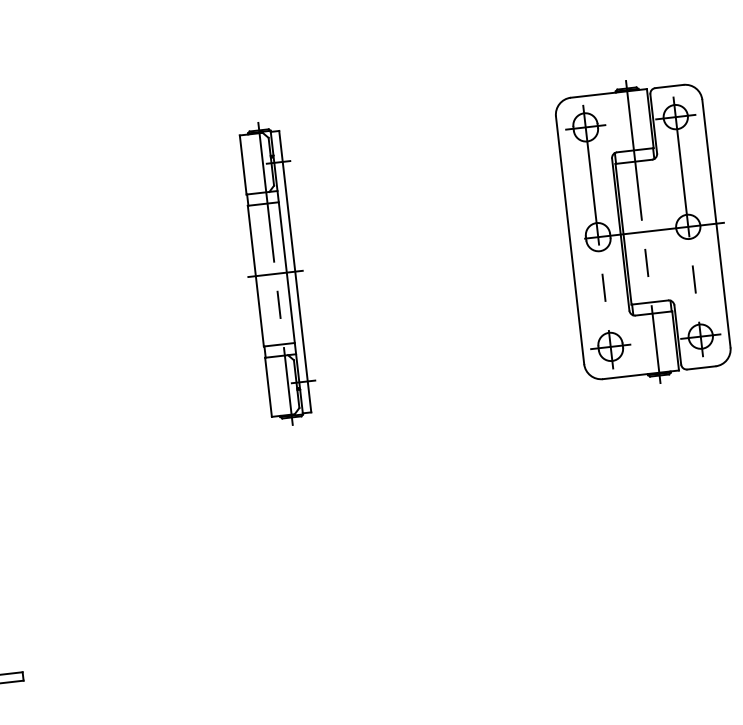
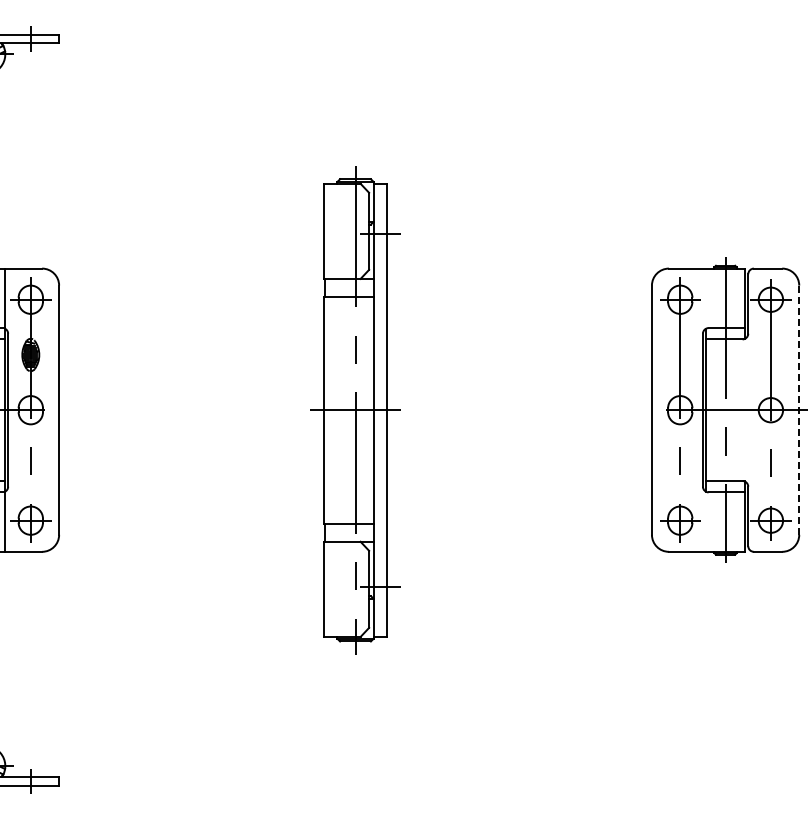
line: (716, 223) -> (799, 410), solid -> dashed
part: (275, 273) -> (355, 409), size x1.6

